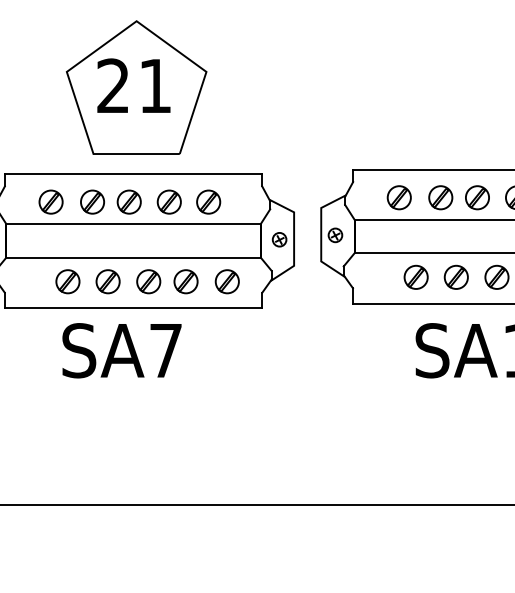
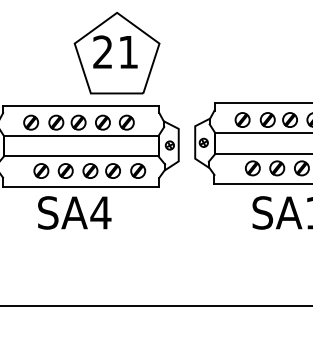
part: (135, 86) -> (116, 52), moved
text: (165, 350) -> (100, 212), SA7 -> SA4

